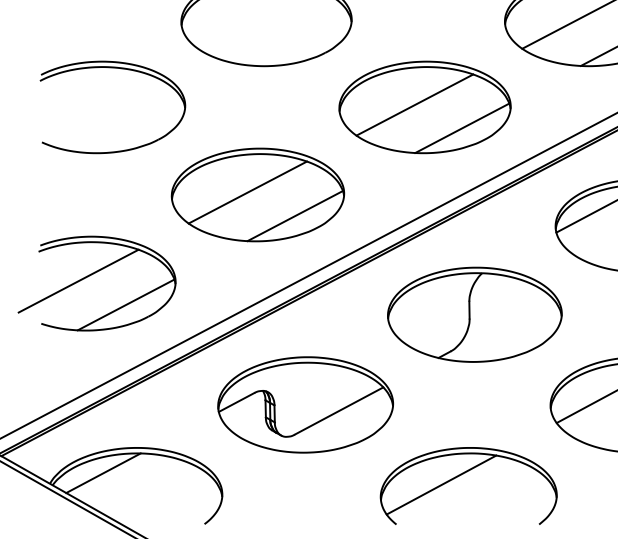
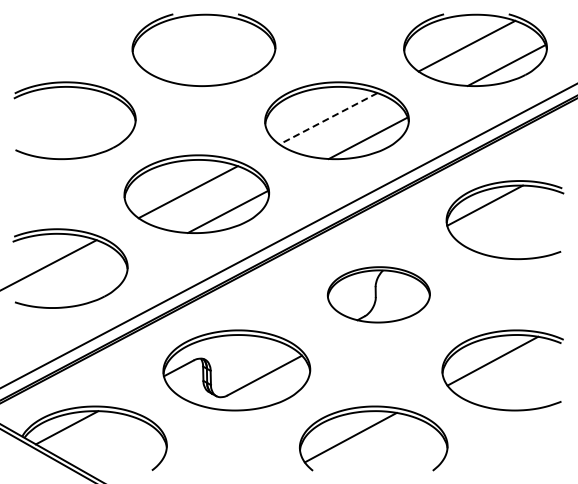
line: (414, 105) -> (328, 119), solid -> dashed
line: (125, 304) -> (85, 286), removed
part: (474, 314) -> (378, 294), size x0.7

